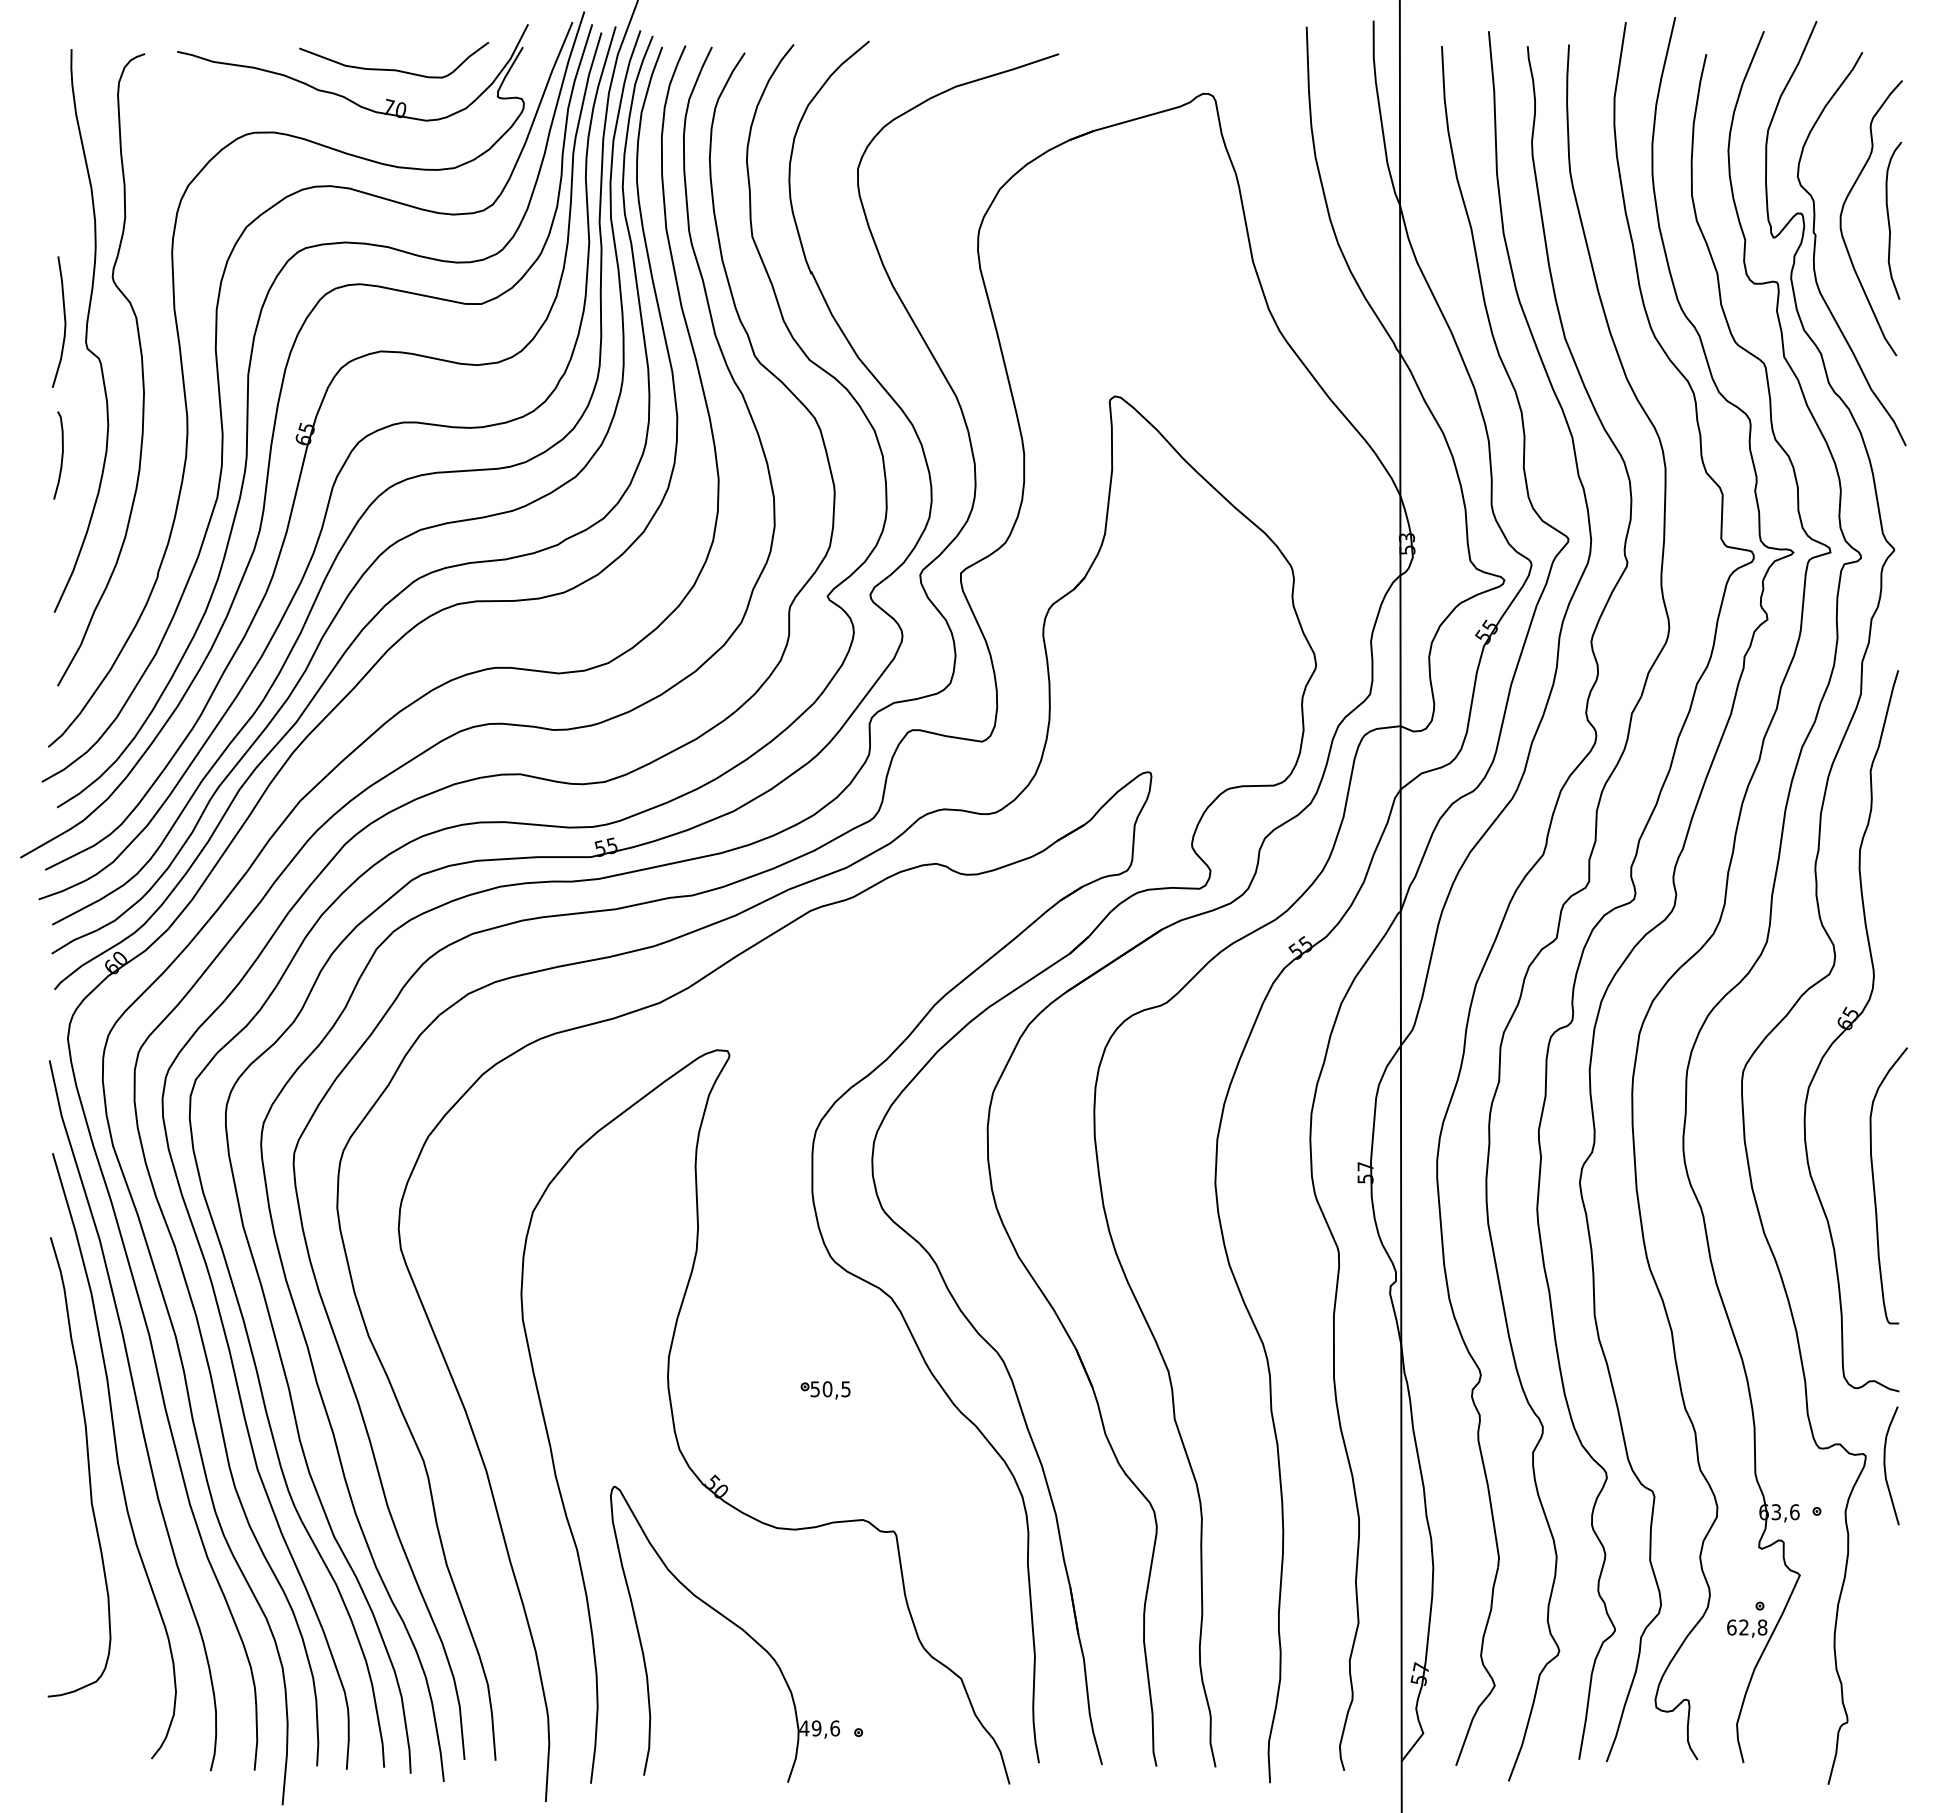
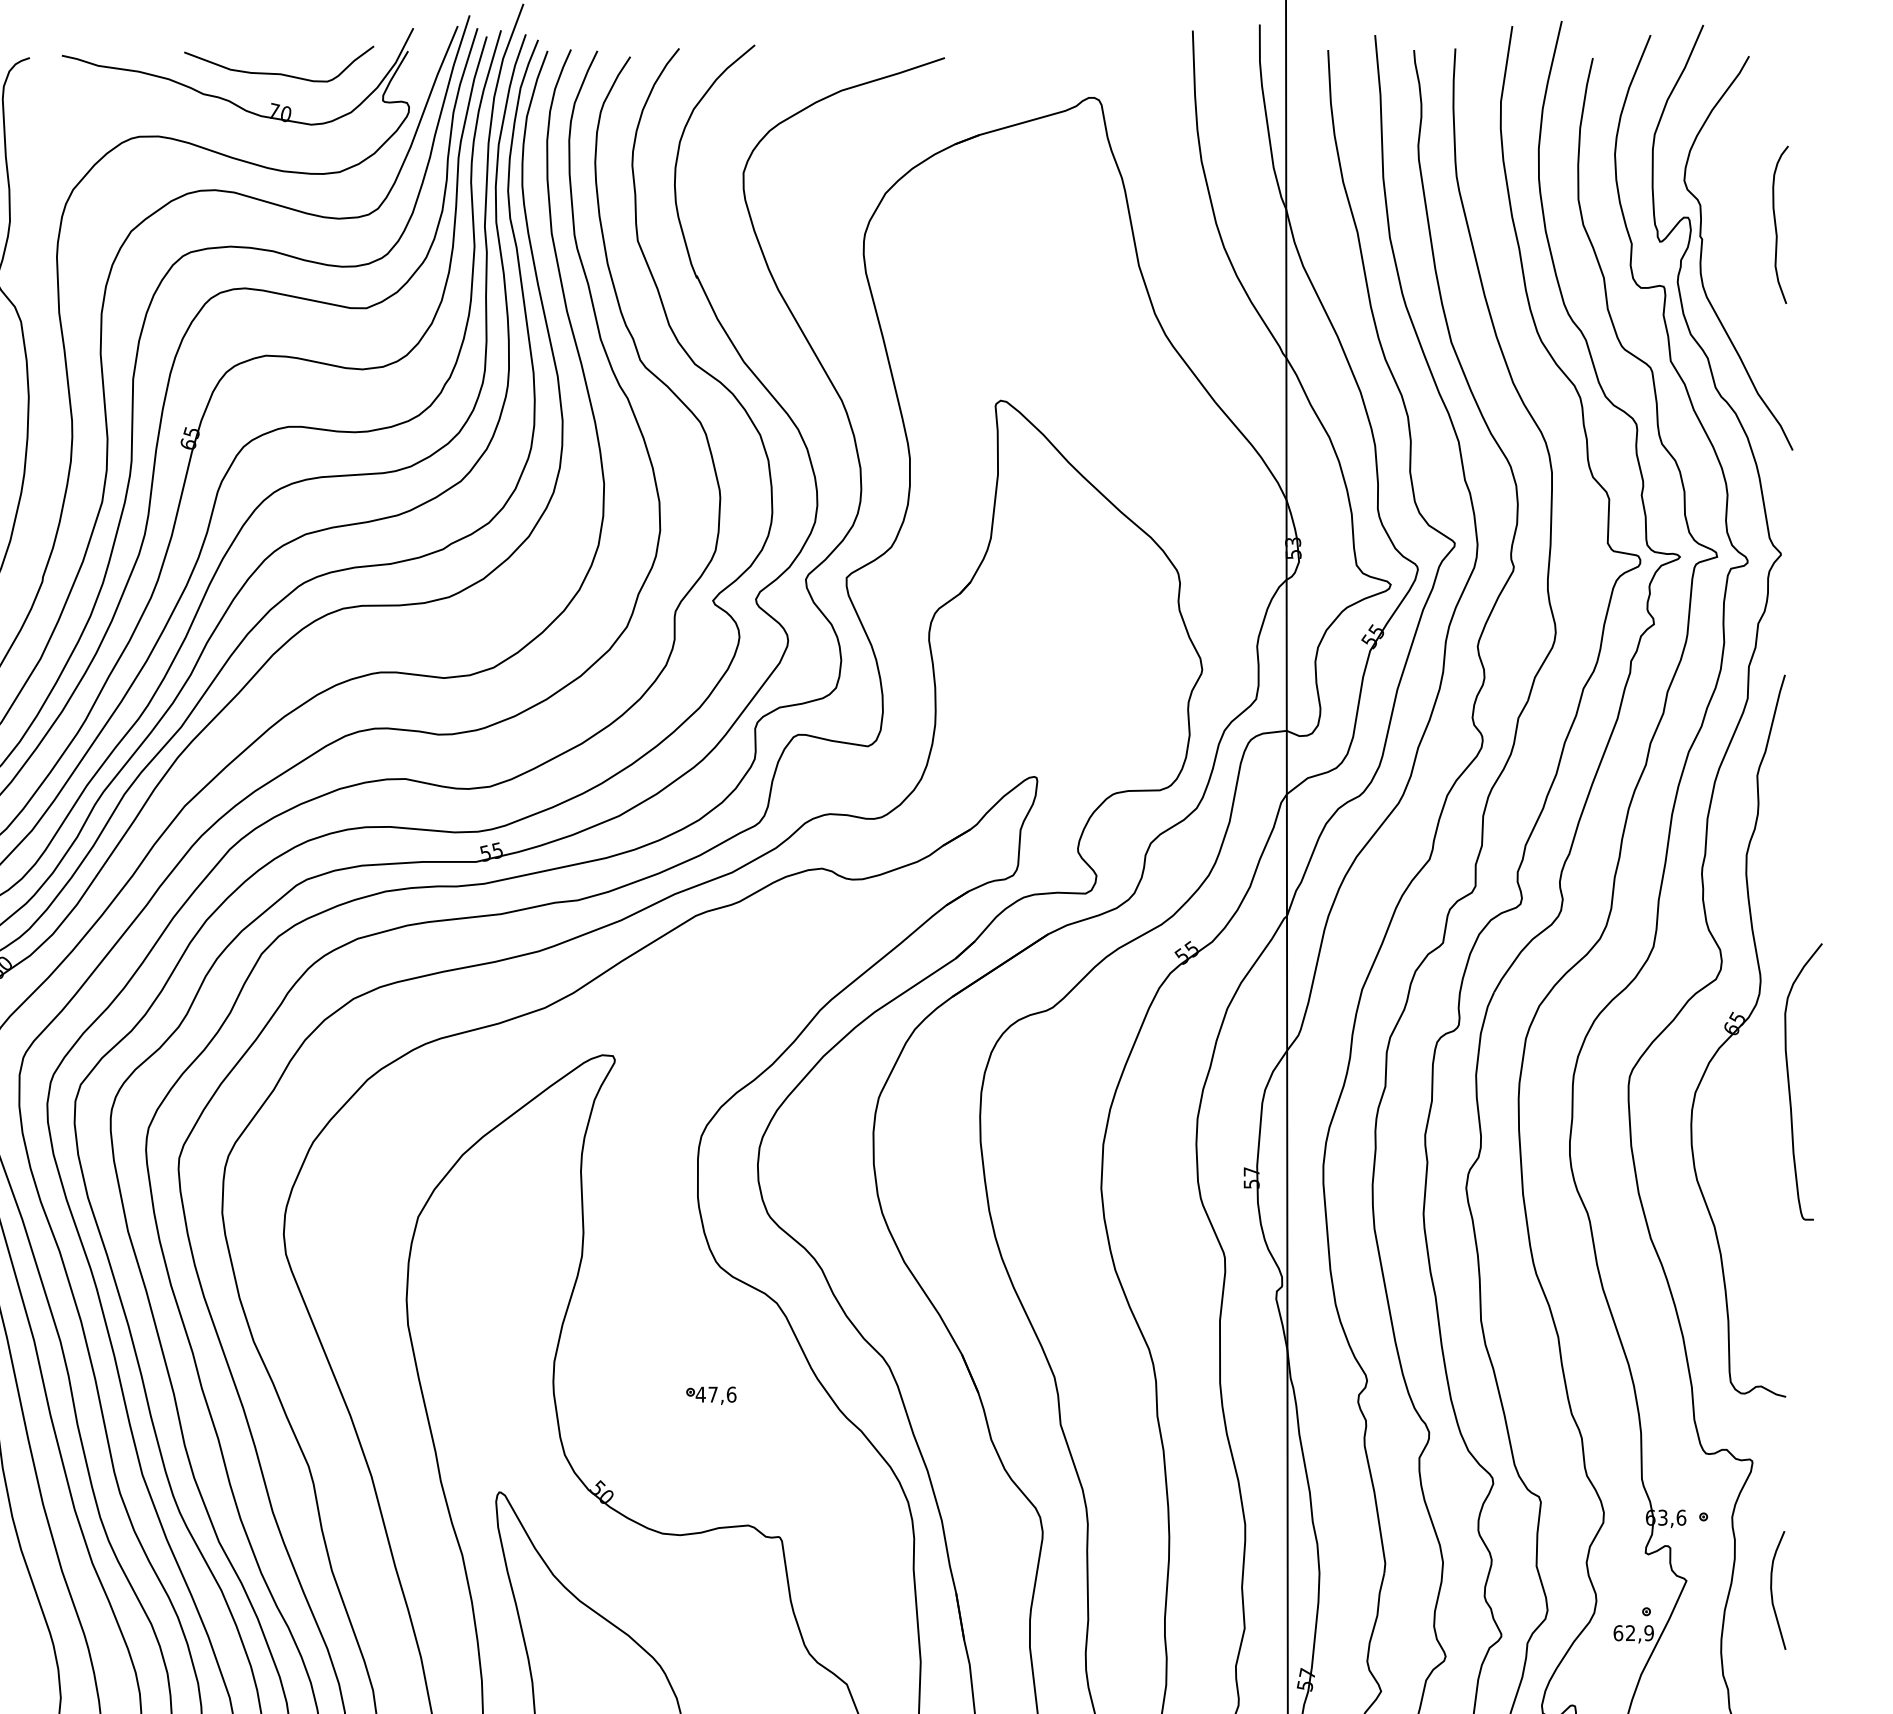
curve: (1843, 210) -> (1730, 214), removed
curve: (1875, 1189) -> (1790, 1085), moved
text: (830, 1389) -> (716, 1394), 50,5 -> 47,6
curve: (1885, 1465) -> (1772, 1590), moved
text: (1762, 1627) -> (1649, 1633), 62,8 -> 62,9

